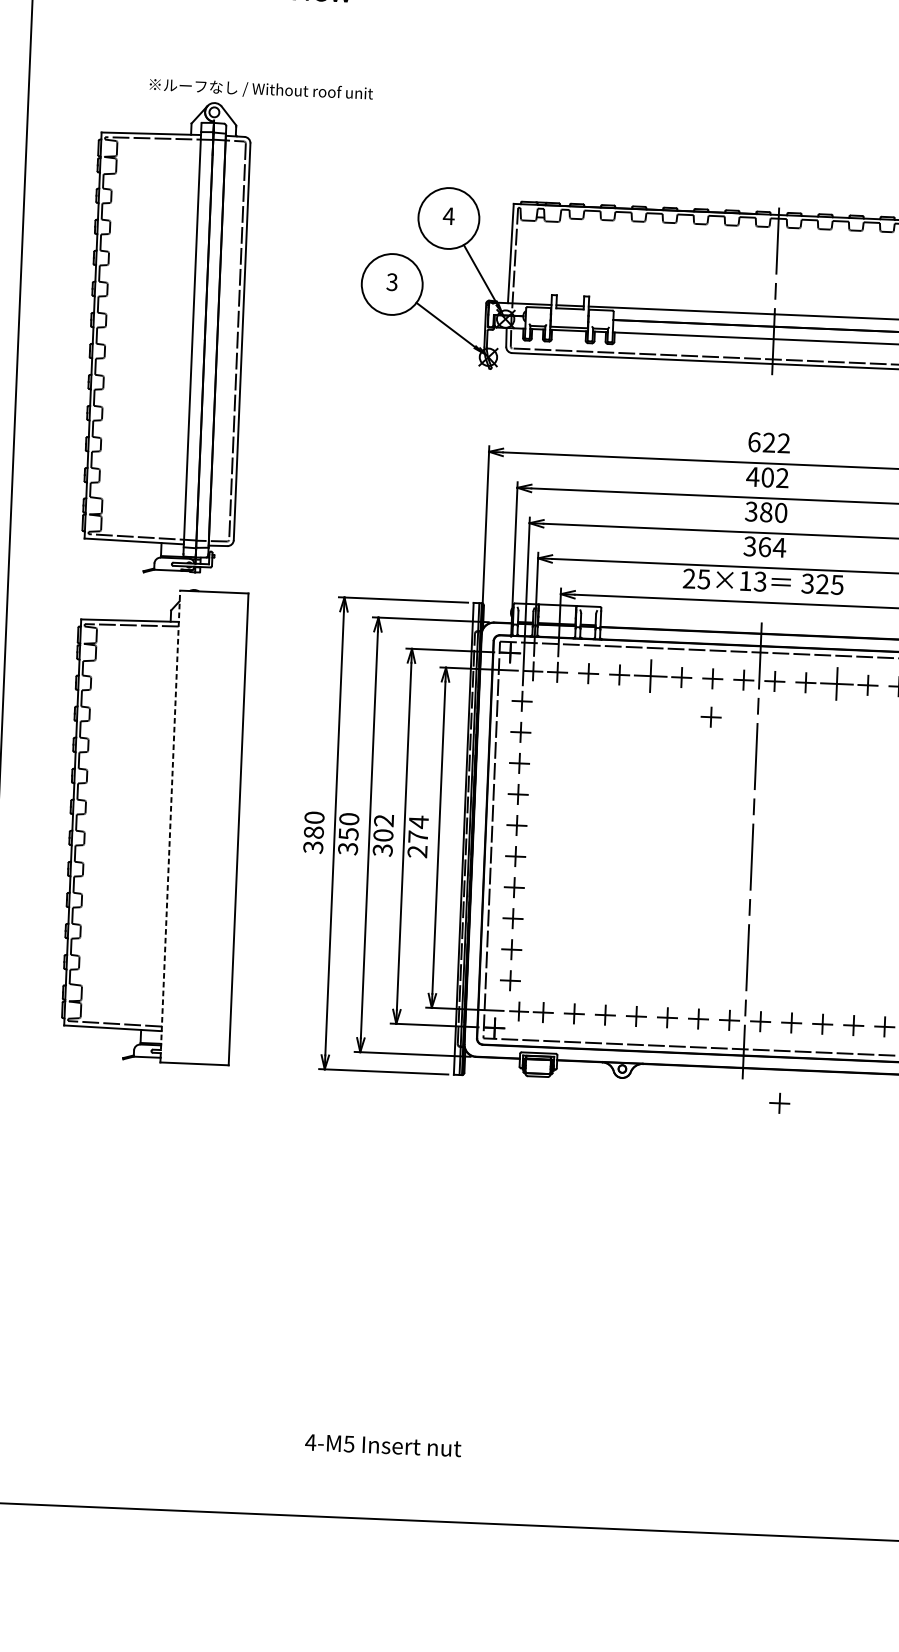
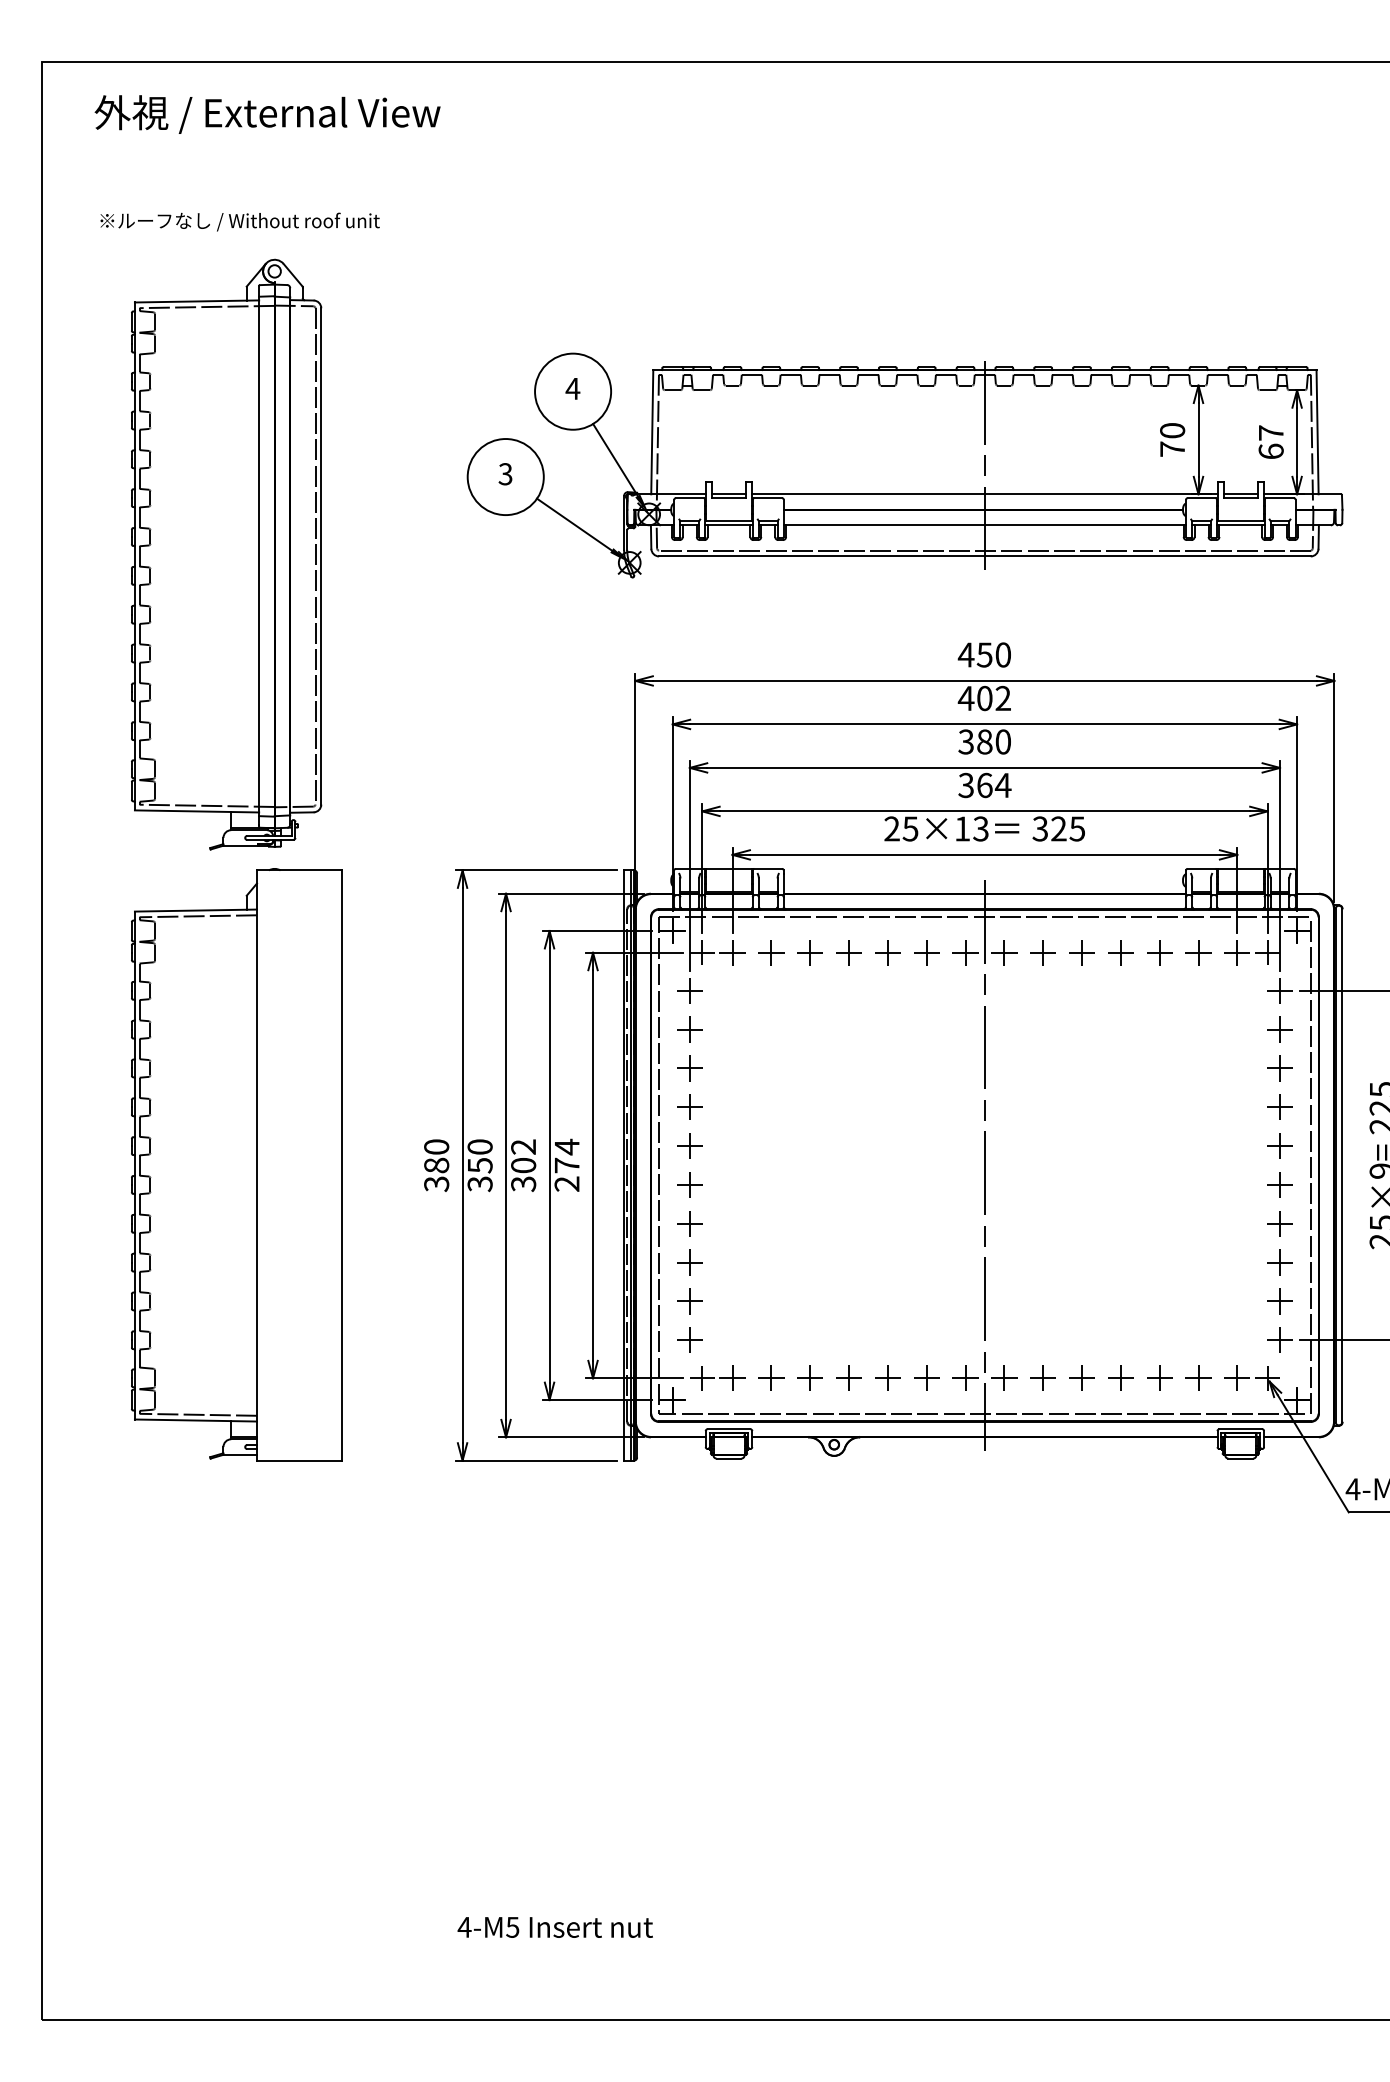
text: (260, 89) -> (239, 221), moved
text: (768, 442) -> (983, 654), 622 -> 450
part: (650, 676) -> (848, 952), size x0.62
part: (836, 683) -> (1081, 952), size x0.62
part: (711, 717) -> (926, 1000), removed
line: (170, 824) -> (257, 1162), dashed -> solid
part: (779, 1102) -> (1032, 1478), removed

